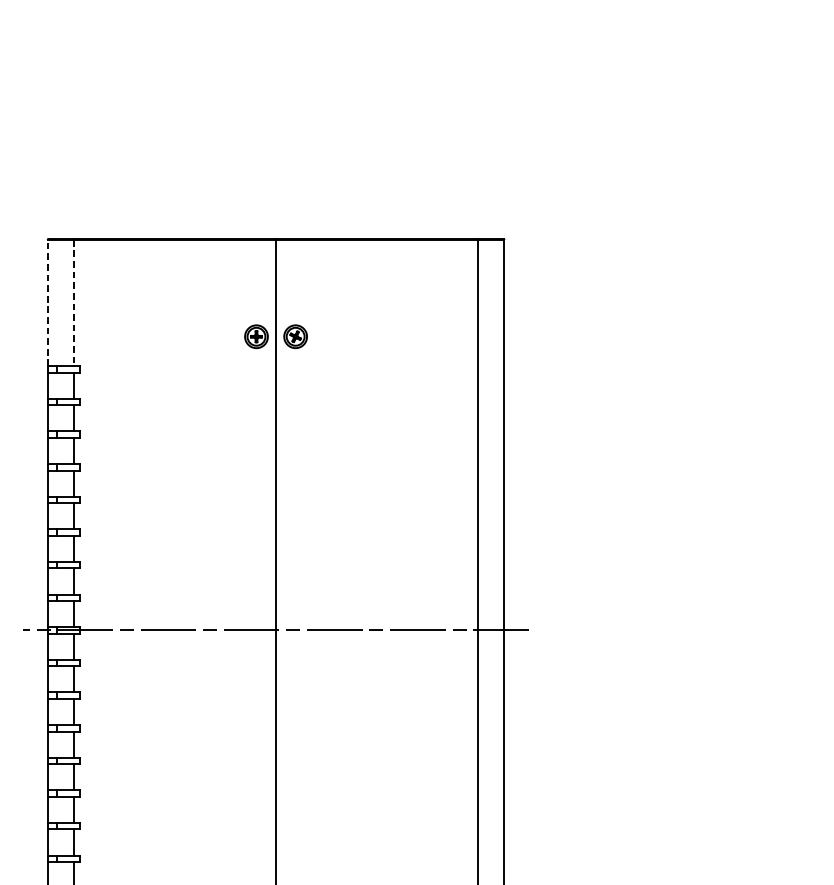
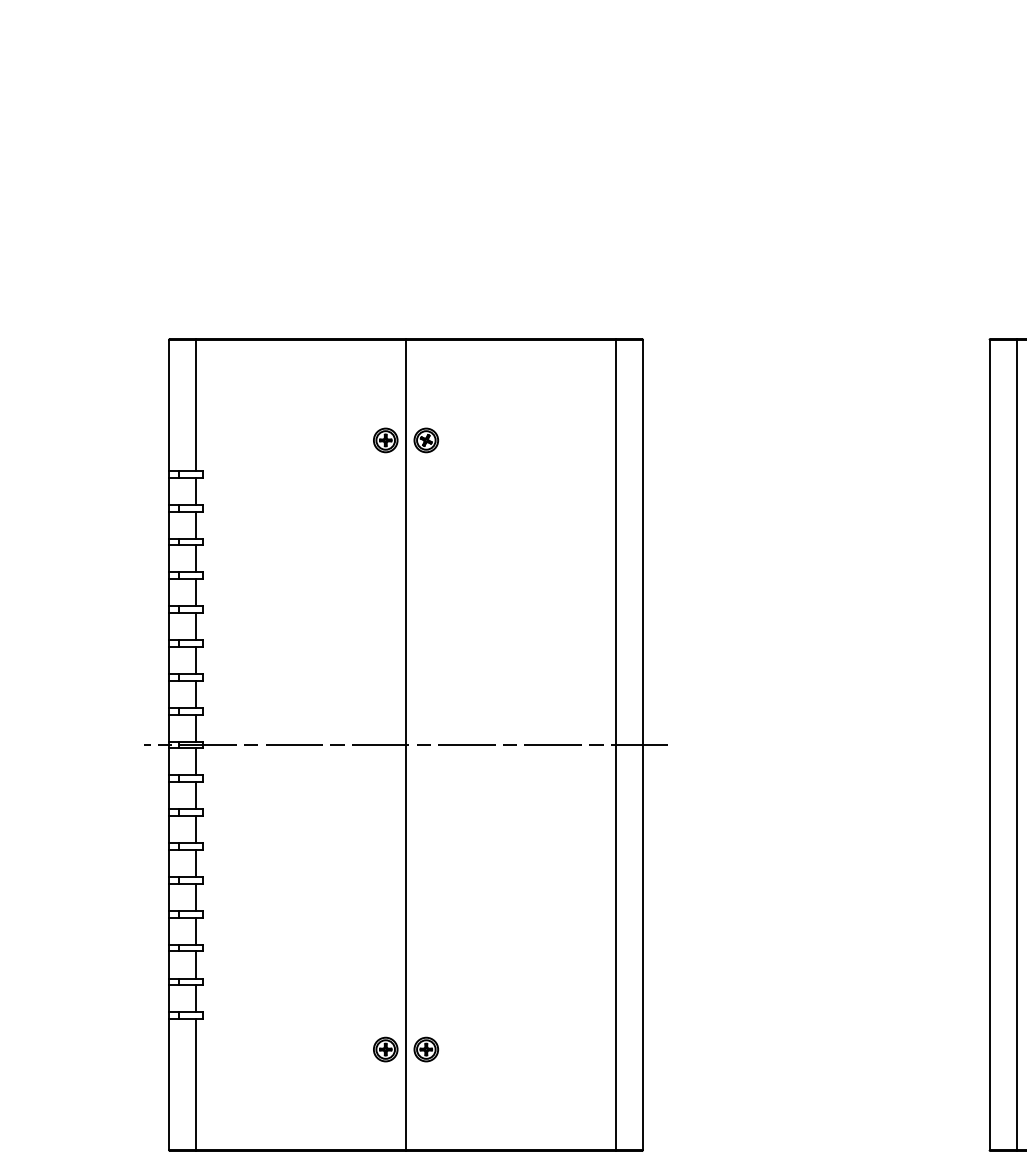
line: (48, 302) -> (169, 404), dashed -> solid
line: (74, 303) -> (196, 405), dashed -> solid

